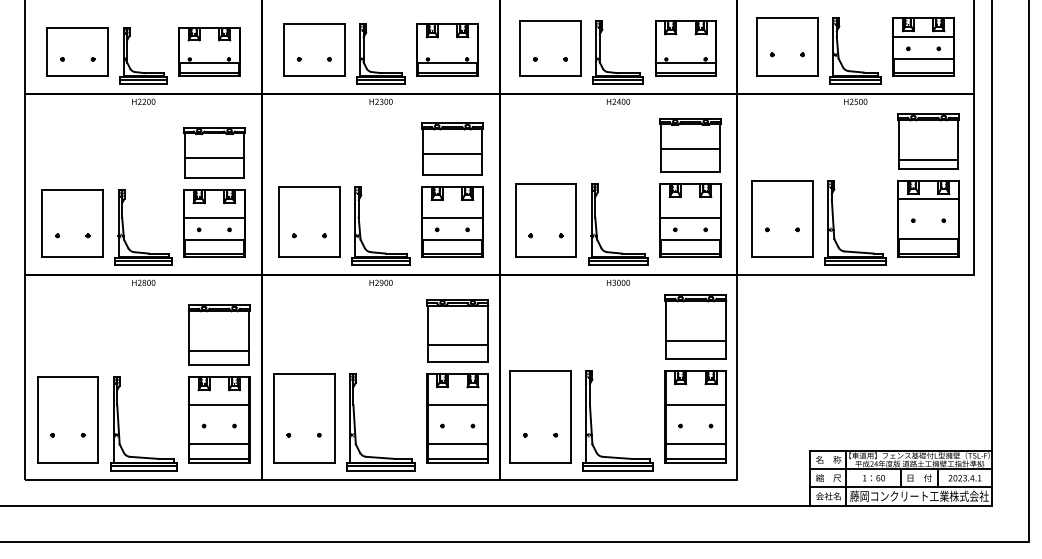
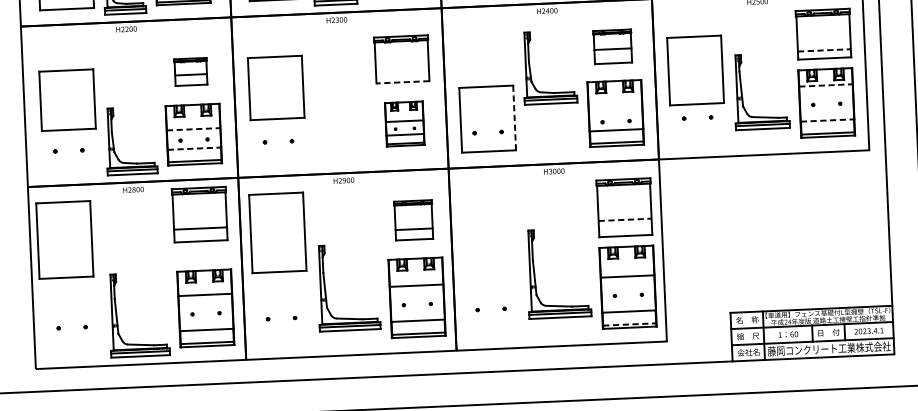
part: (690, 145) -> (612, 46), size x0.7
part: (213, 152) -> (190, 71), size x0.6
line: (452, 153) -> (402, 63), removed
line: (928, 159) -> (824, 50), solid -> dashed
line: (452, 175) -> (403, 82), solid -> dashed
line: (929, 199) -> (826, 85), solid -> dashed
line: (214, 217) -> (193, 129), solid -> dashed
line: (690, 217) -> (615, 110), removed
part: (782, 218) -> (695, 69), moved
line: (576, 220) -> (514, 117), solid -> dashed
part: (309, 221) -> (276, 87), moved
part: (452, 221) -> (404, 123), size x0.7
part: (834, 222) -> (742, 91), moved
part: (72, 223) -> (67, 100), moved
part: (360, 225) -> (323, 130), removed
part: (597, 228) -> (531, 71), moved
line: (929, 238) -> (828, 120), solid -> dashed
line: (214, 239) -> (194, 148), solid -> dashed
part: (457, 330) -> (413, 219), size x0.7
part: (219, 334) -> (200, 214), moved
line: (695, 340) -> (624, 219), solid -> dashed
part: (540, 416) -> (490, 292), removed
part: (304, 418) -> (278, 232), moved
part: (67, 419) -> (64, 239), moved
part: (355, 422) -> (325, 288), moved
part: (592, 424) -> (535, 277), moved
line: (695, 458) -> (629, 324), solid -> dashed

